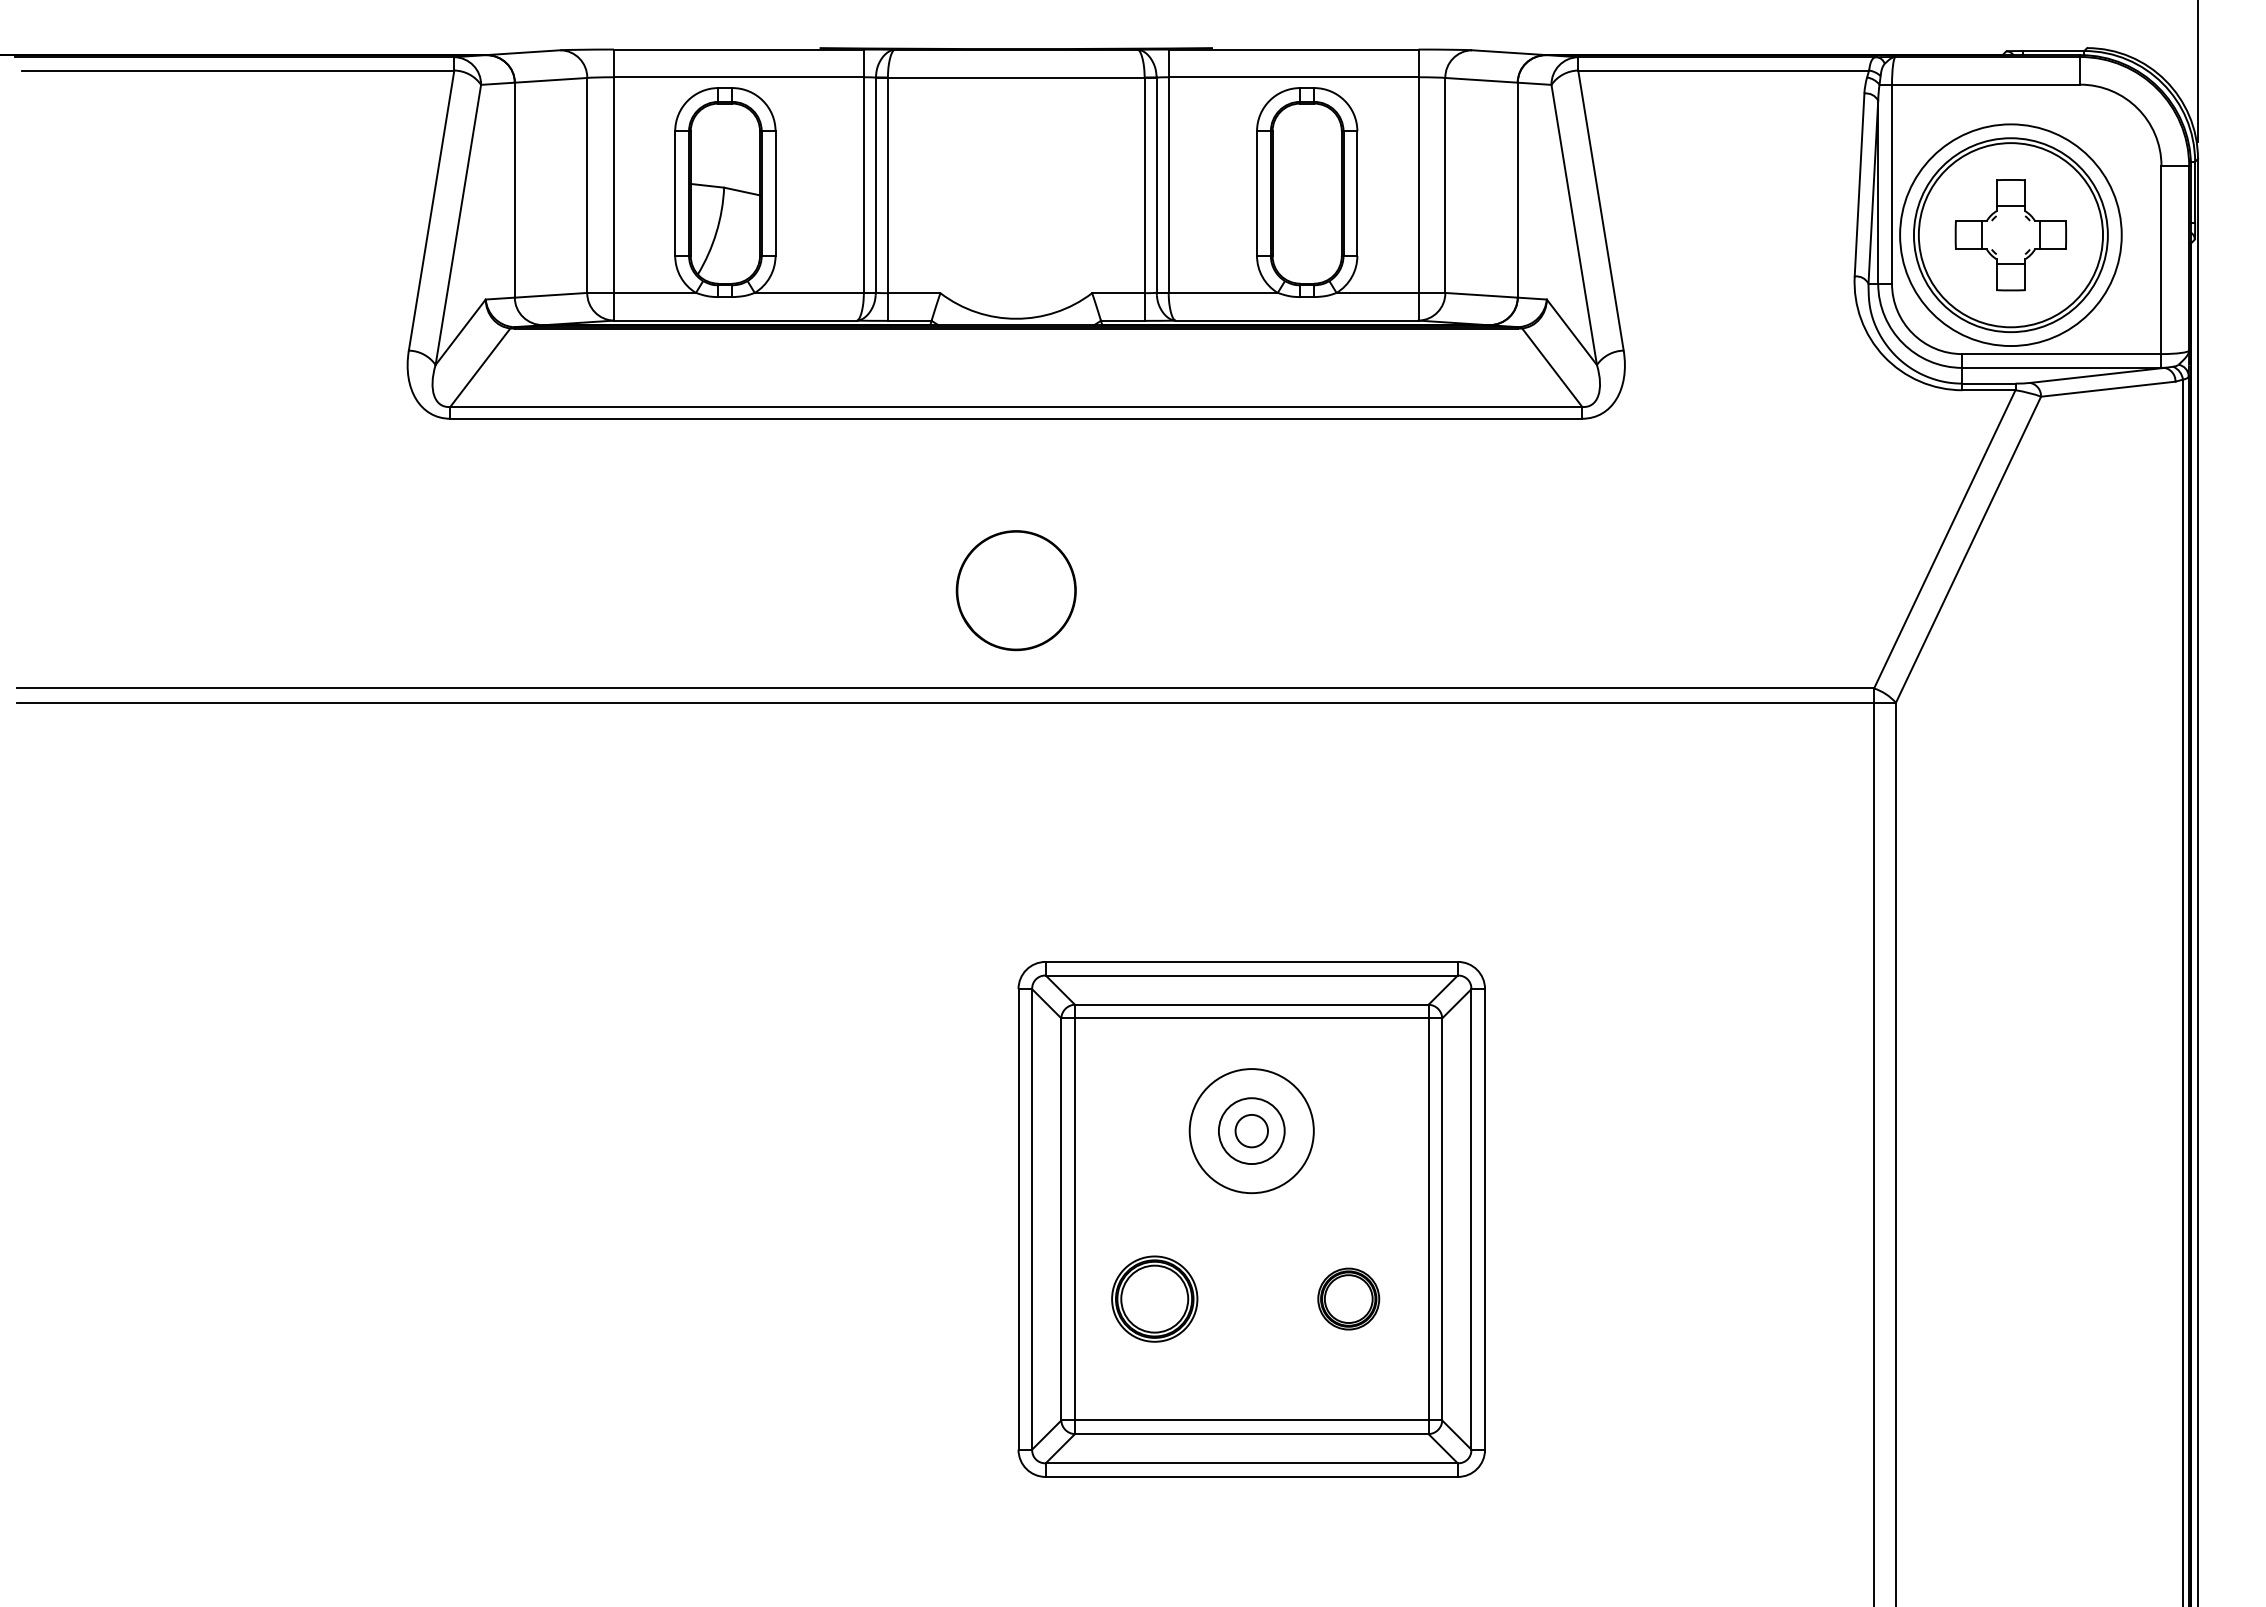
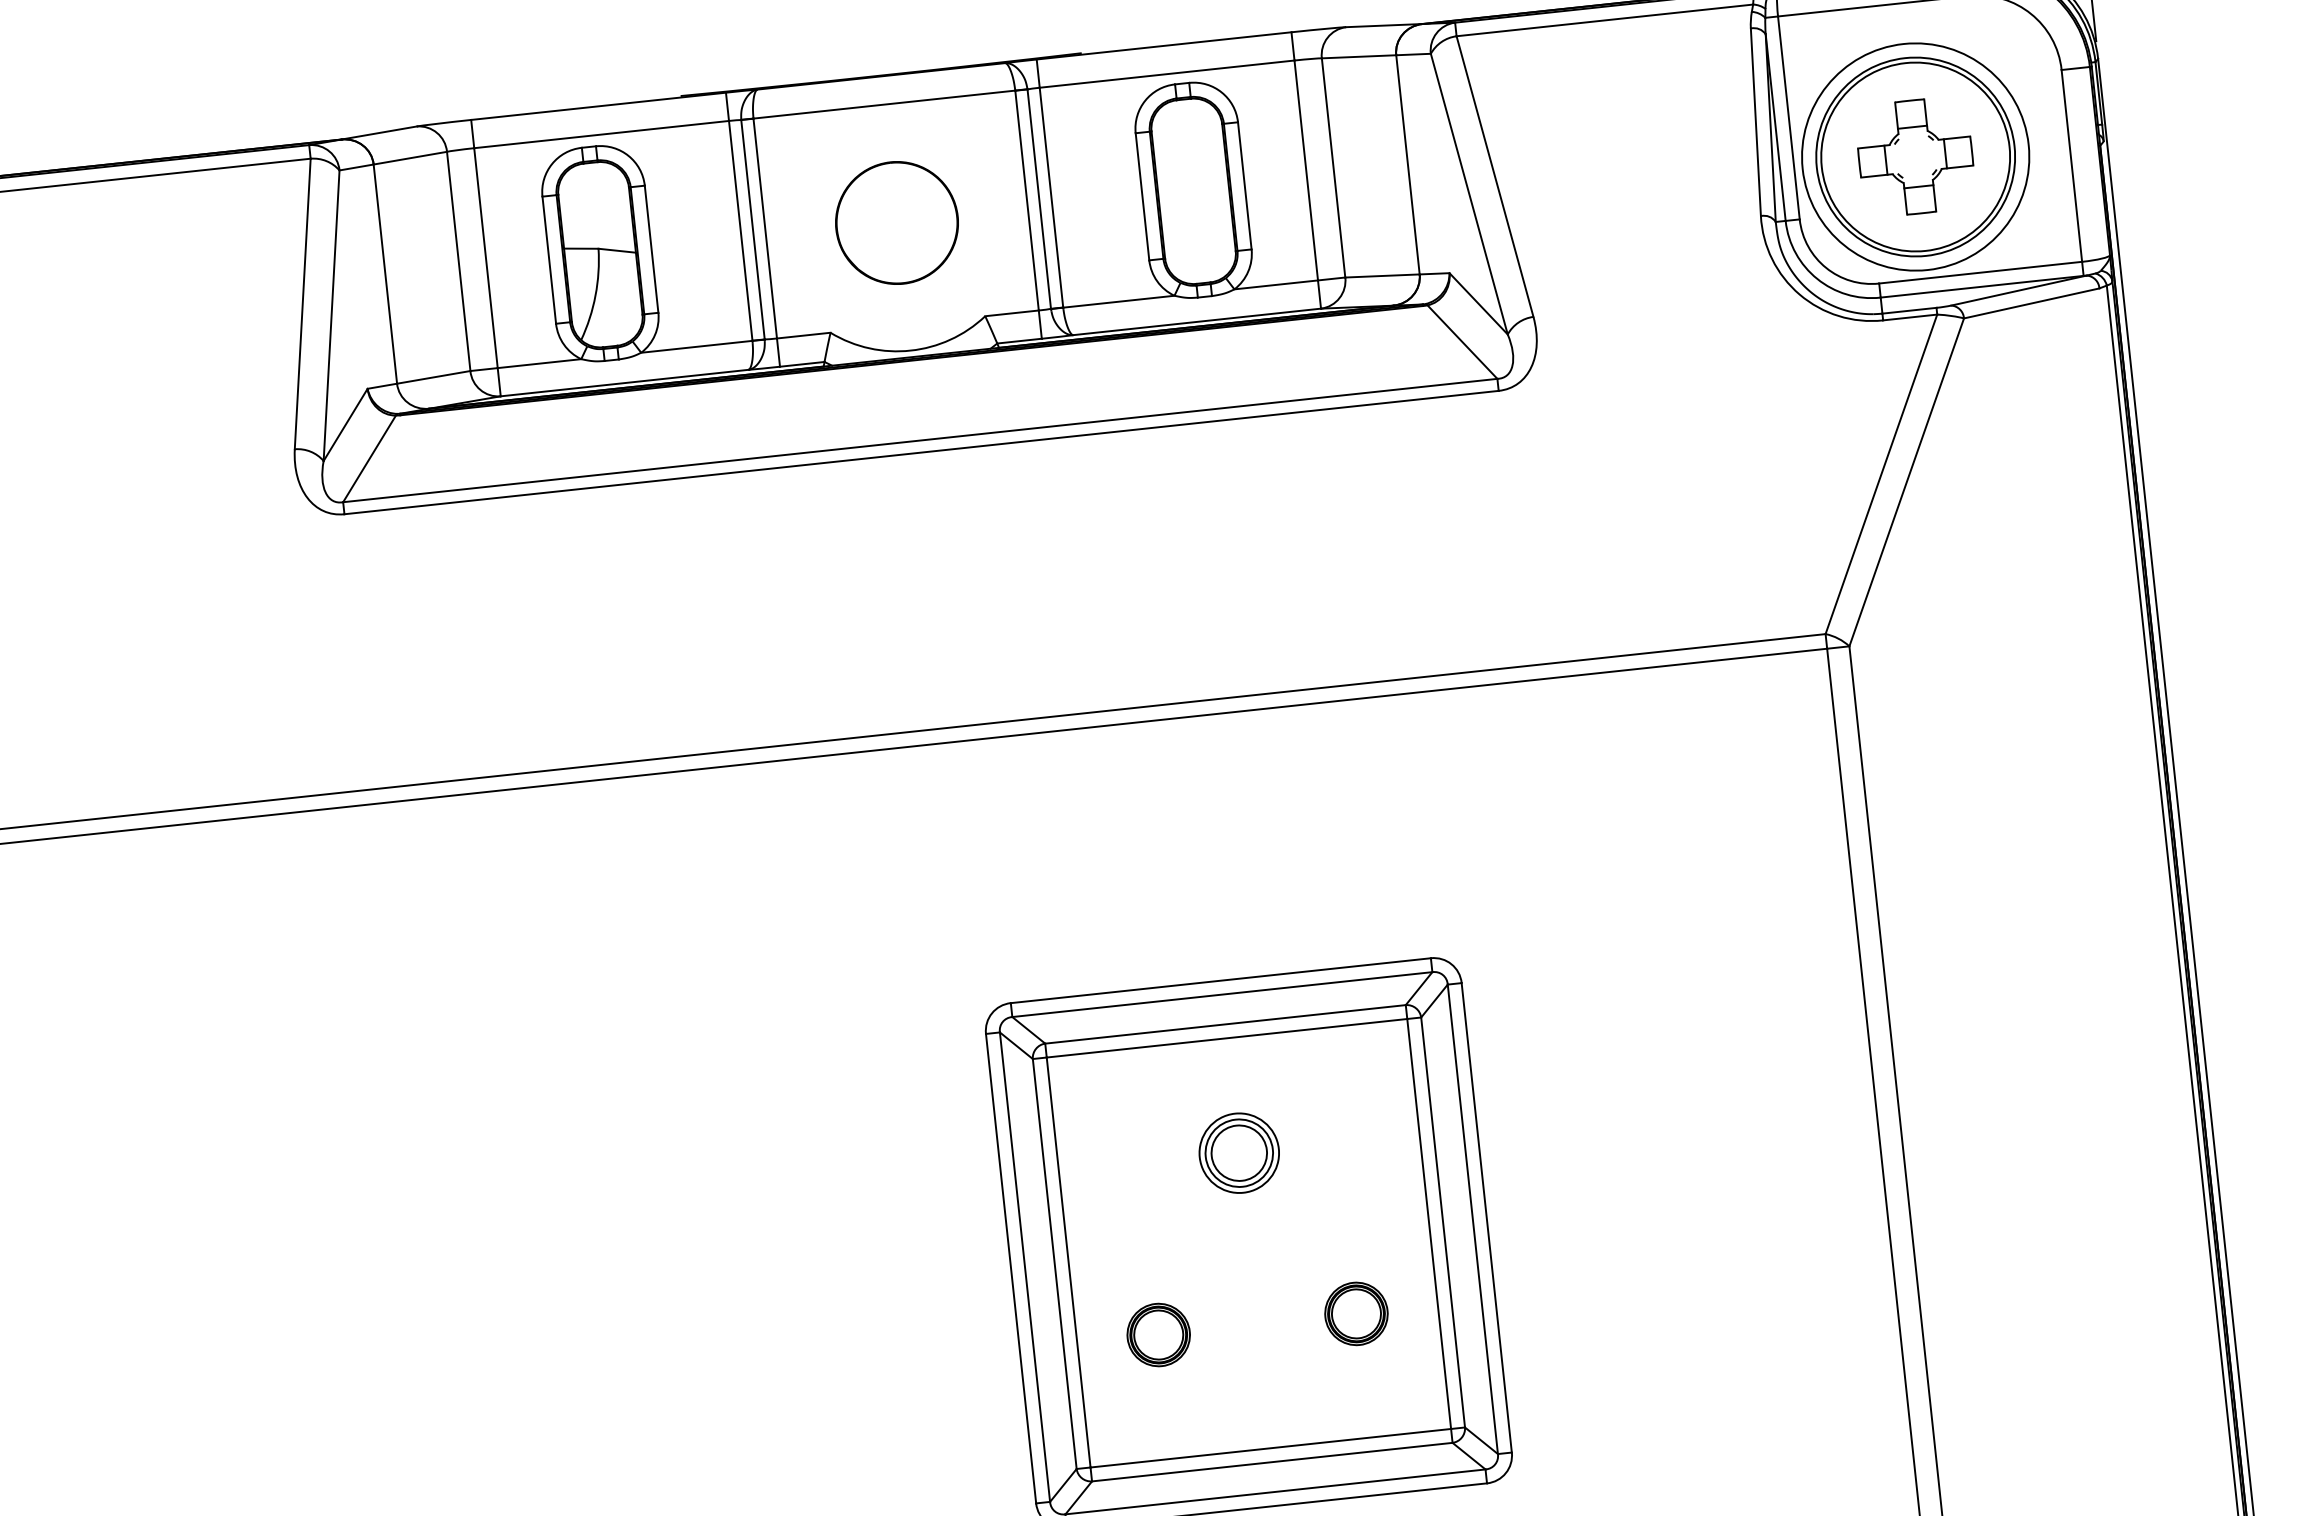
circle: (1015, 590) -> (896, 222), moved
circle: (1251, 1130) -> (1238, 1152), size x0.62
circle: (1251, 1131) -> (1239, 1153), size x1.67
part: (1154, 1298) -> (1158, 1334), size x0.71

